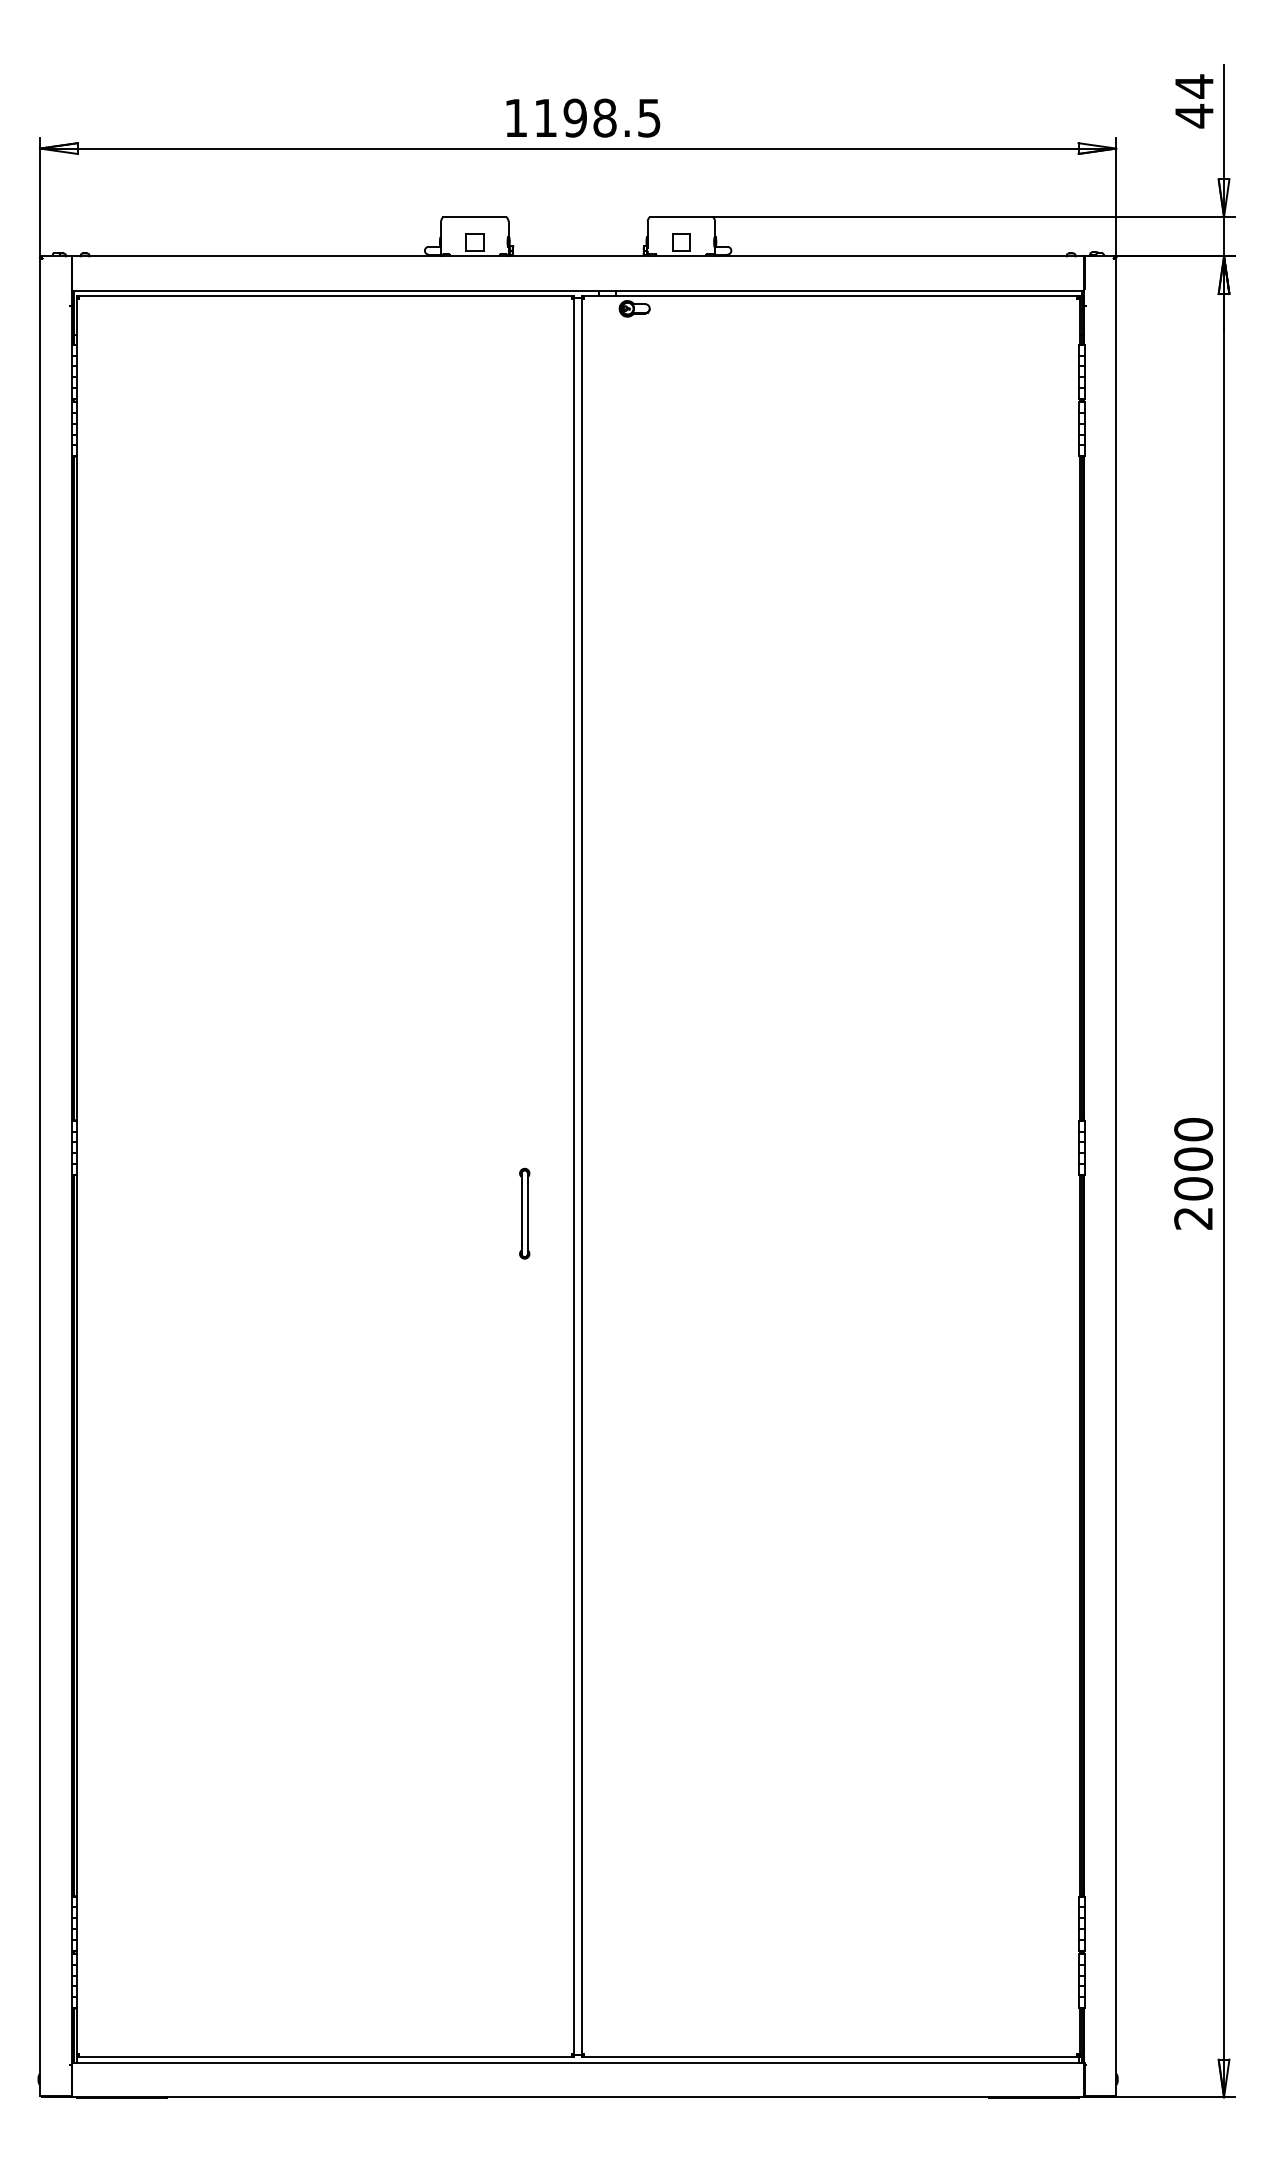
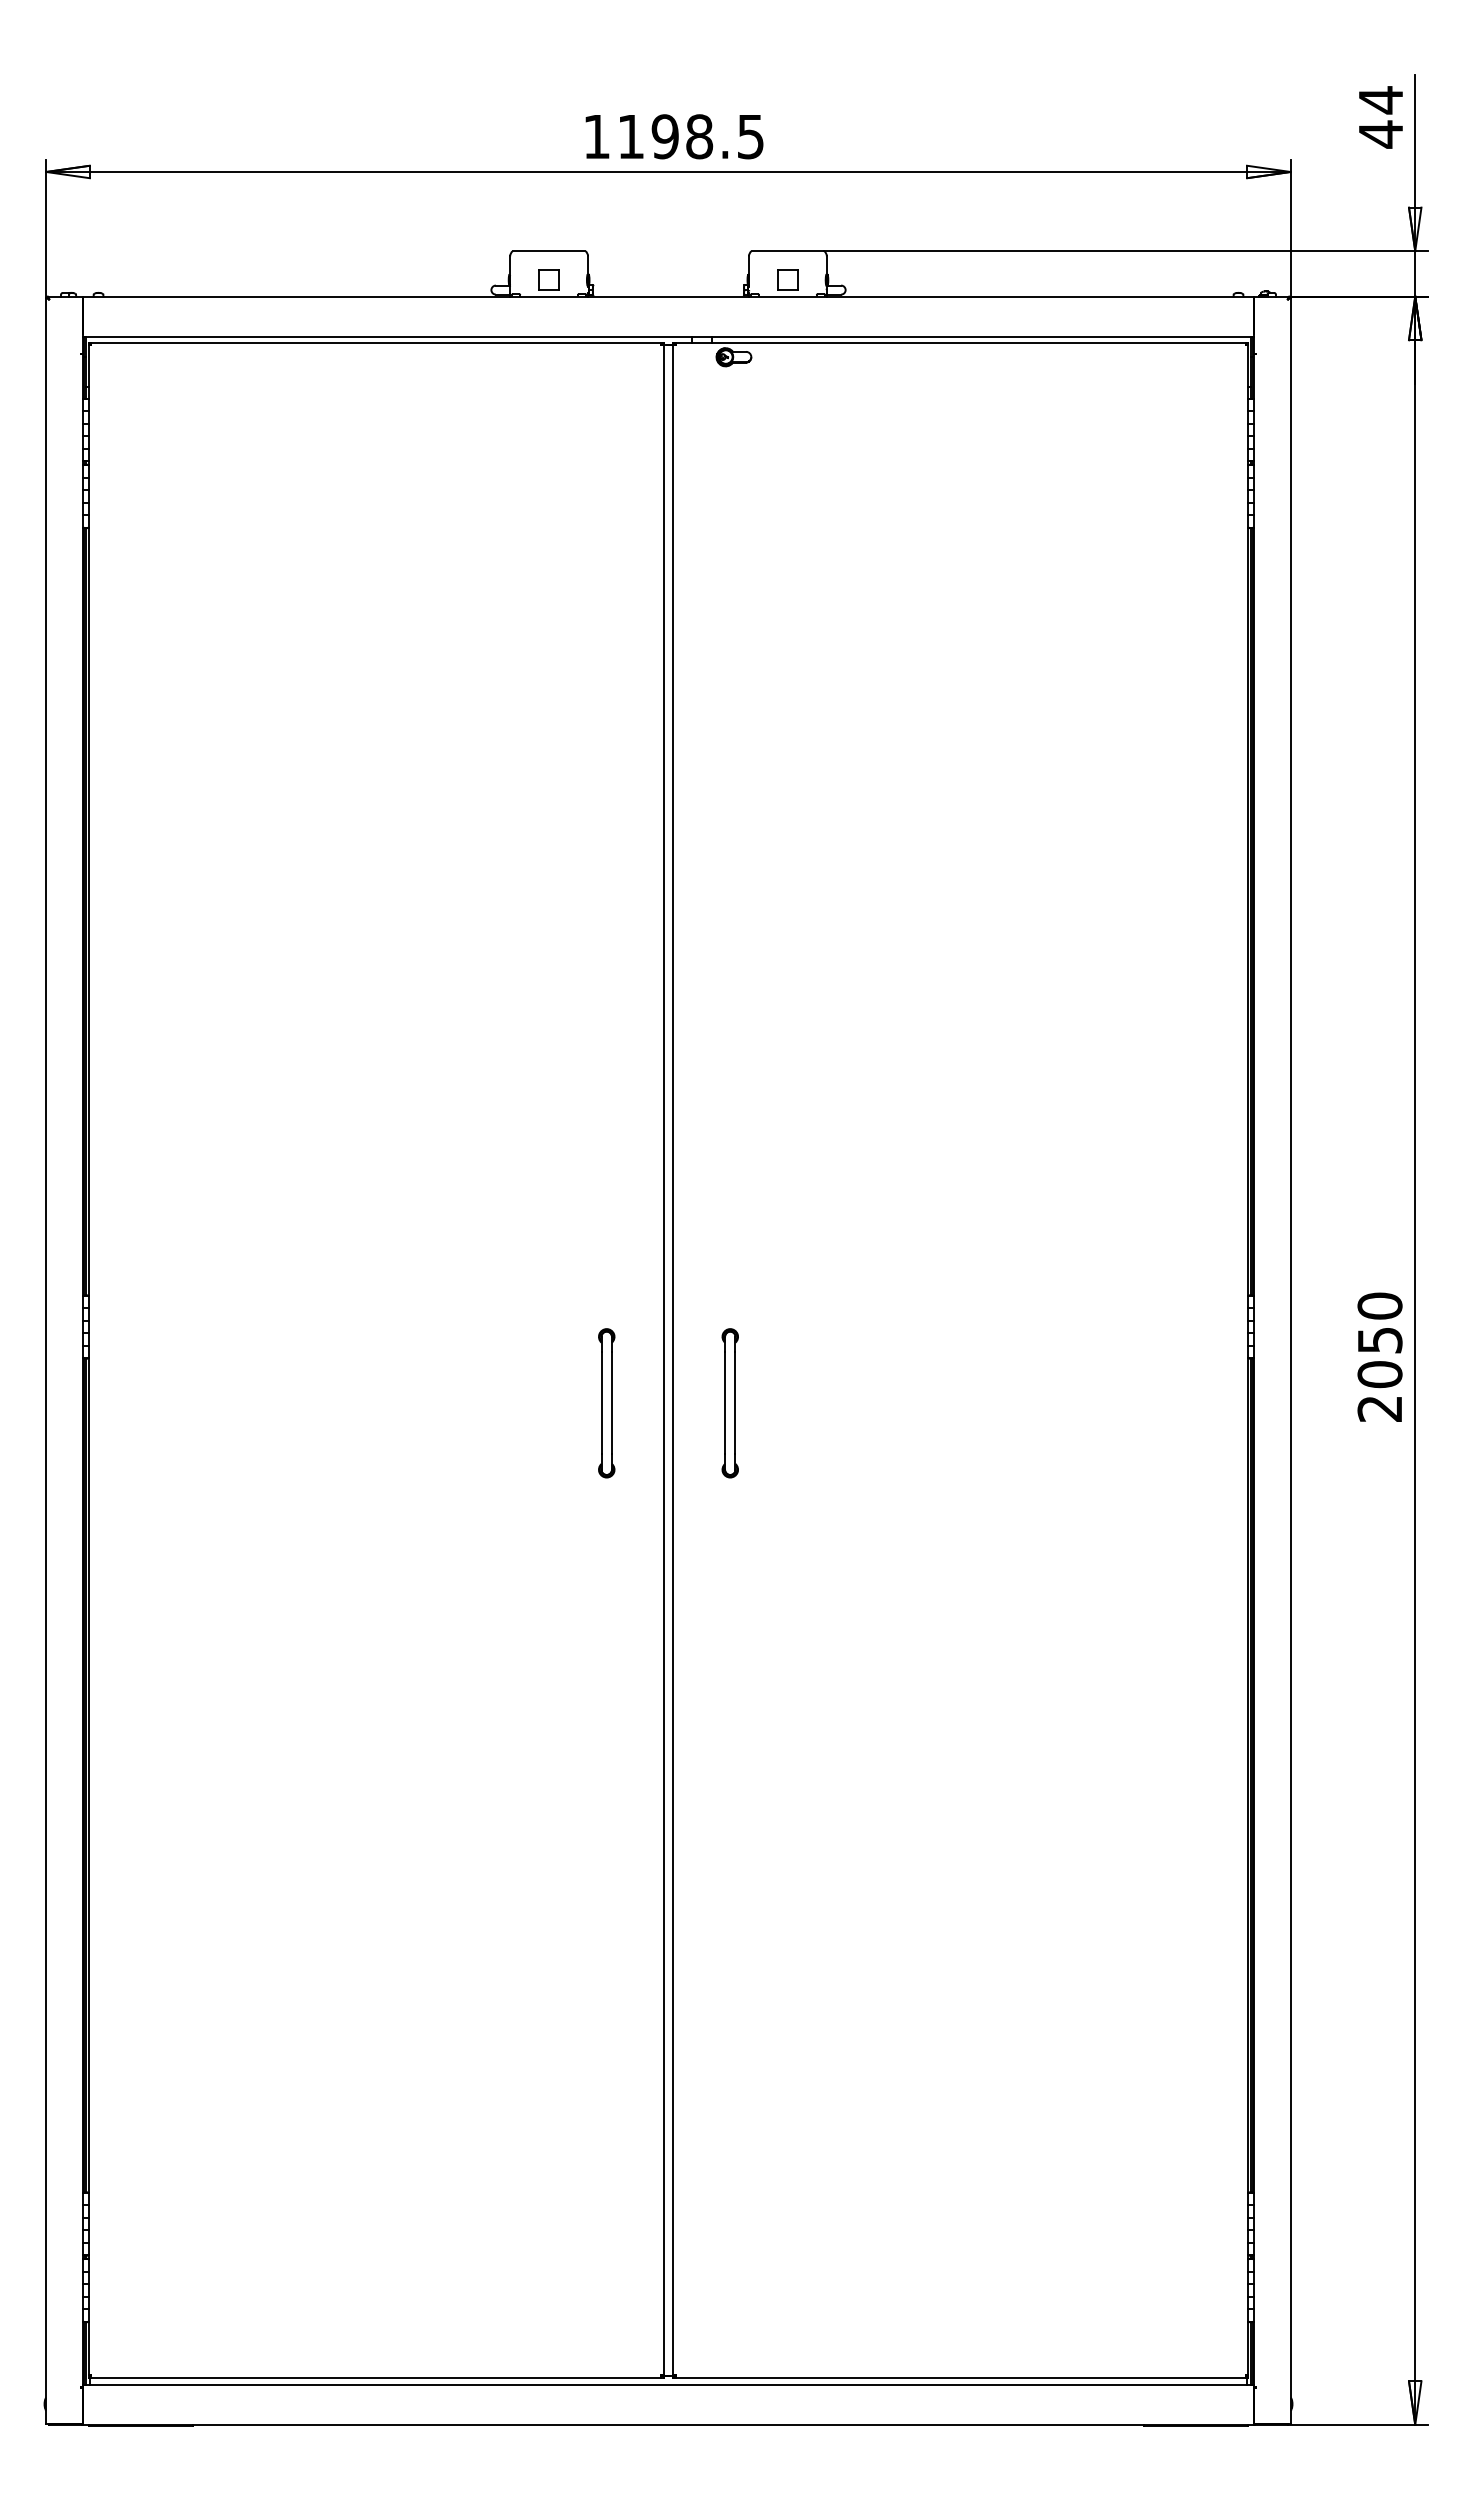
text: (1193, 1158) -> (1379, 1339), 2000 -> 2050
part: (524, 1213) -> (606, 1403), size x1.43
part: (630, 1213) -> (729, 1403), added

